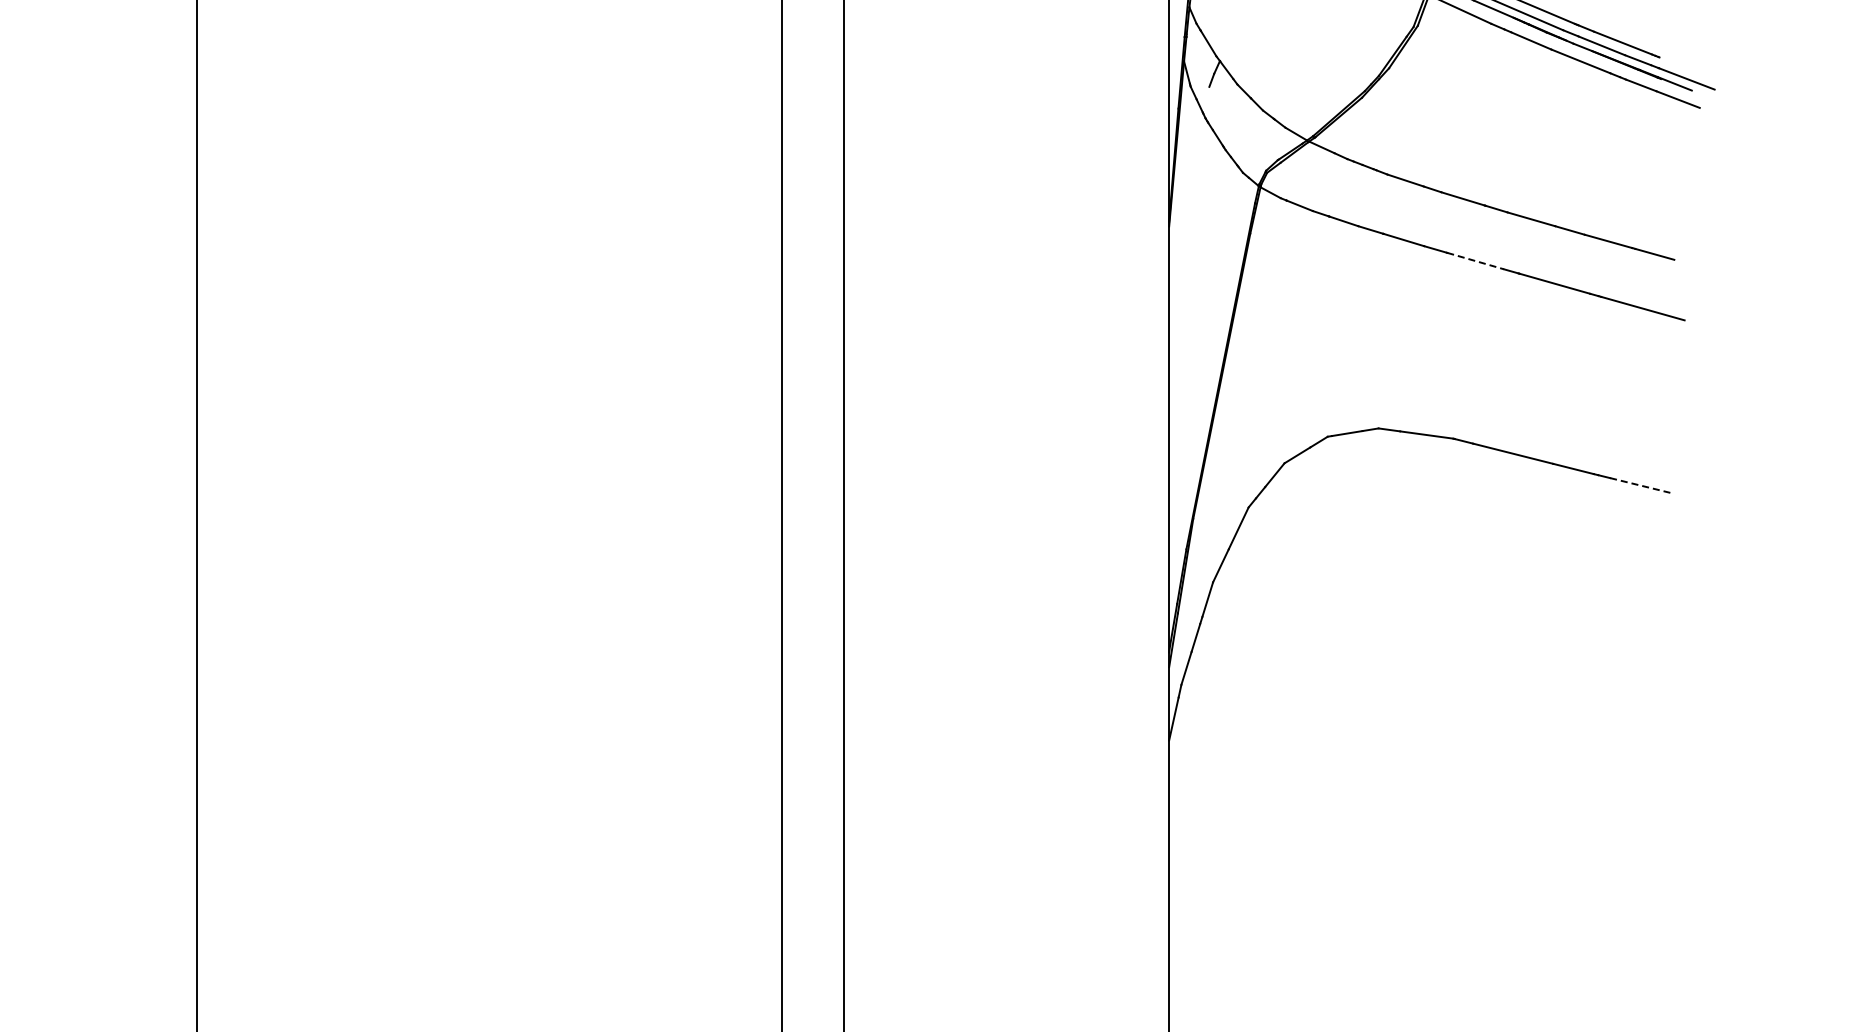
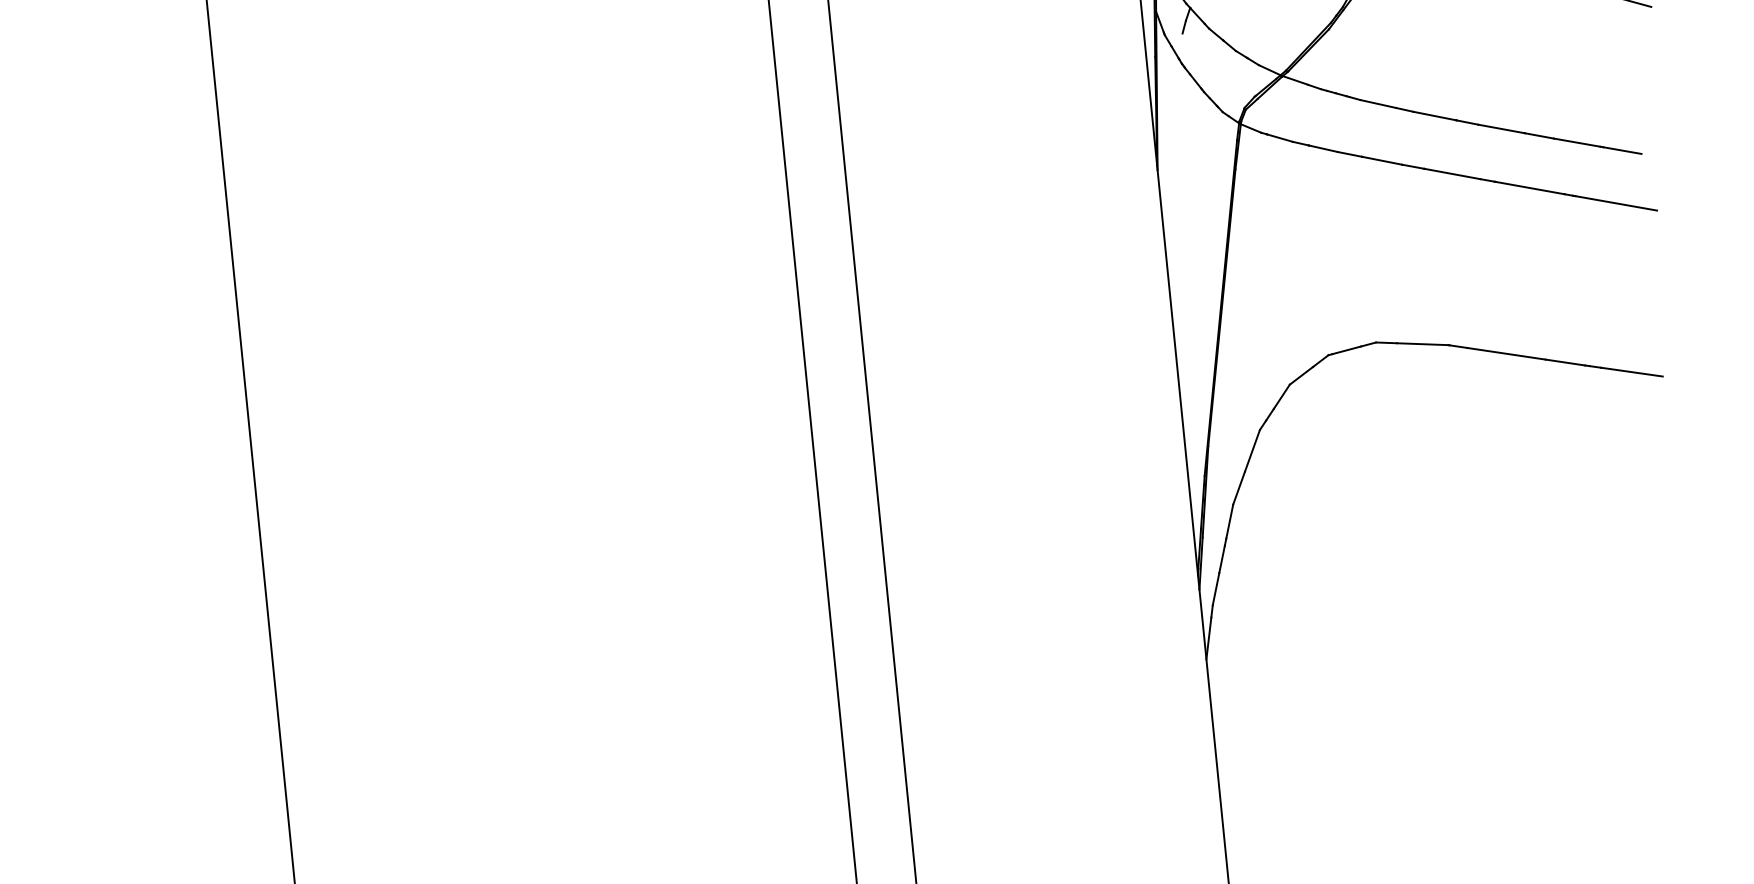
line: (1475, 261) -> (1452, 174), dashed -> solid
line: (1641, 485) -> (1631, 371), dashed -> solid

